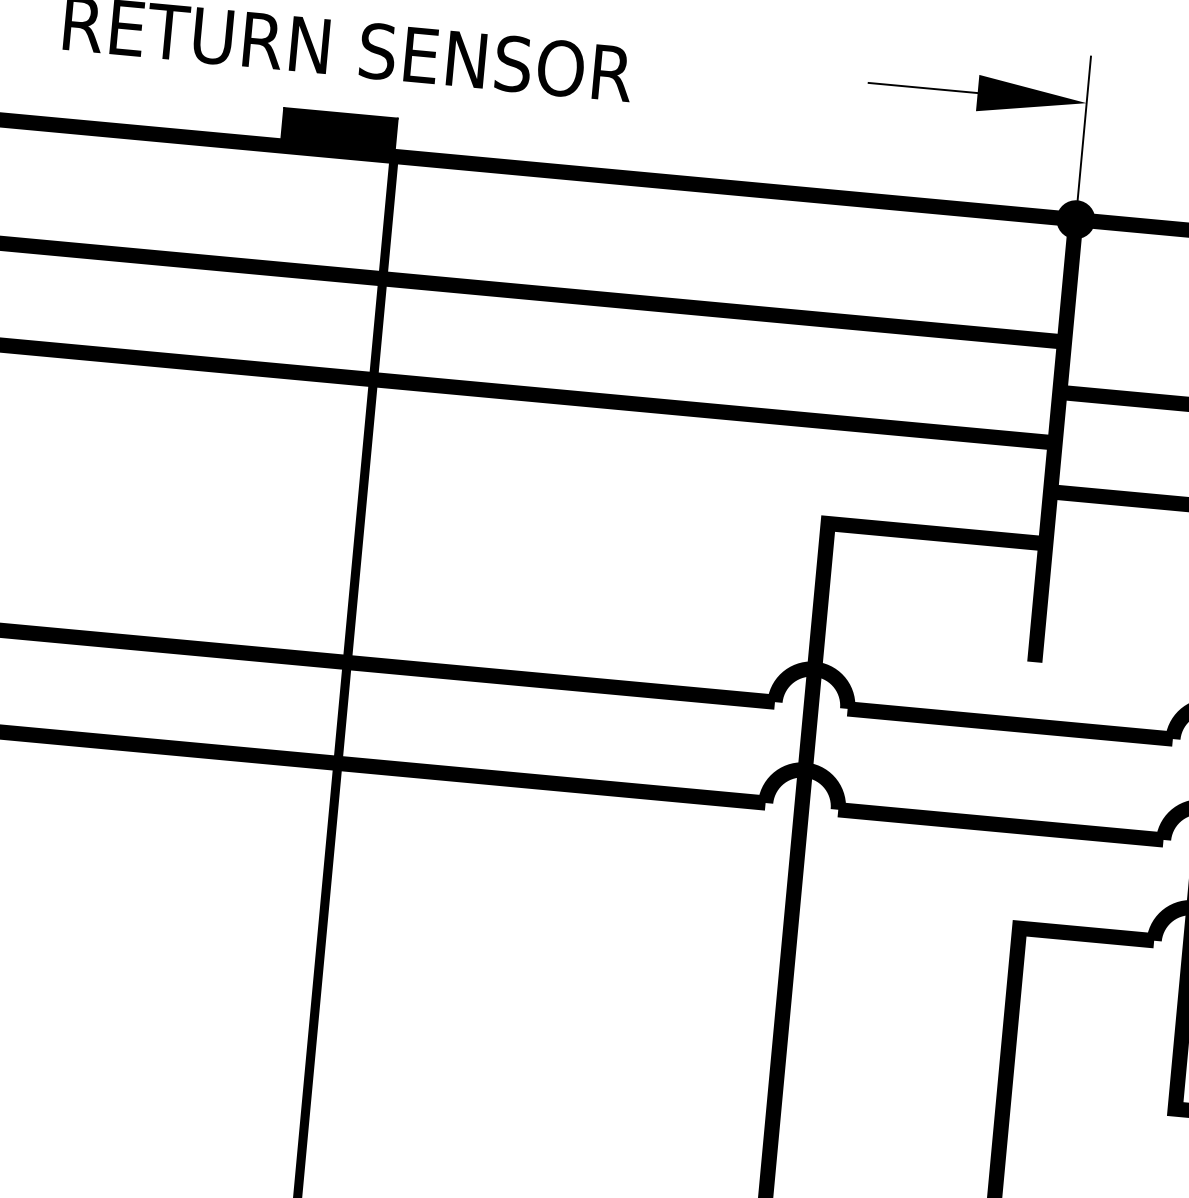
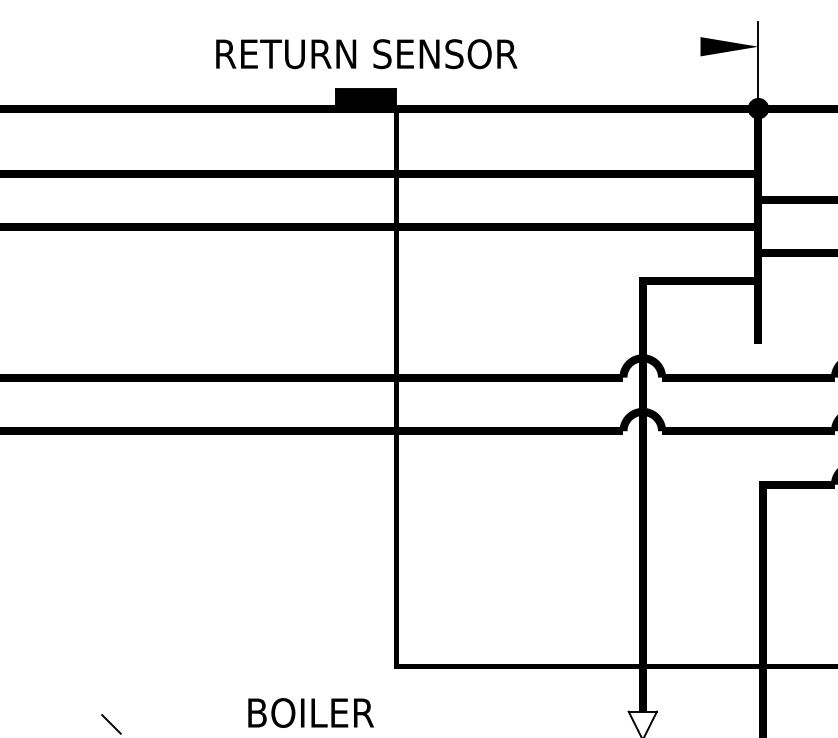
line: (923, 87) -> (671, 46), removed

